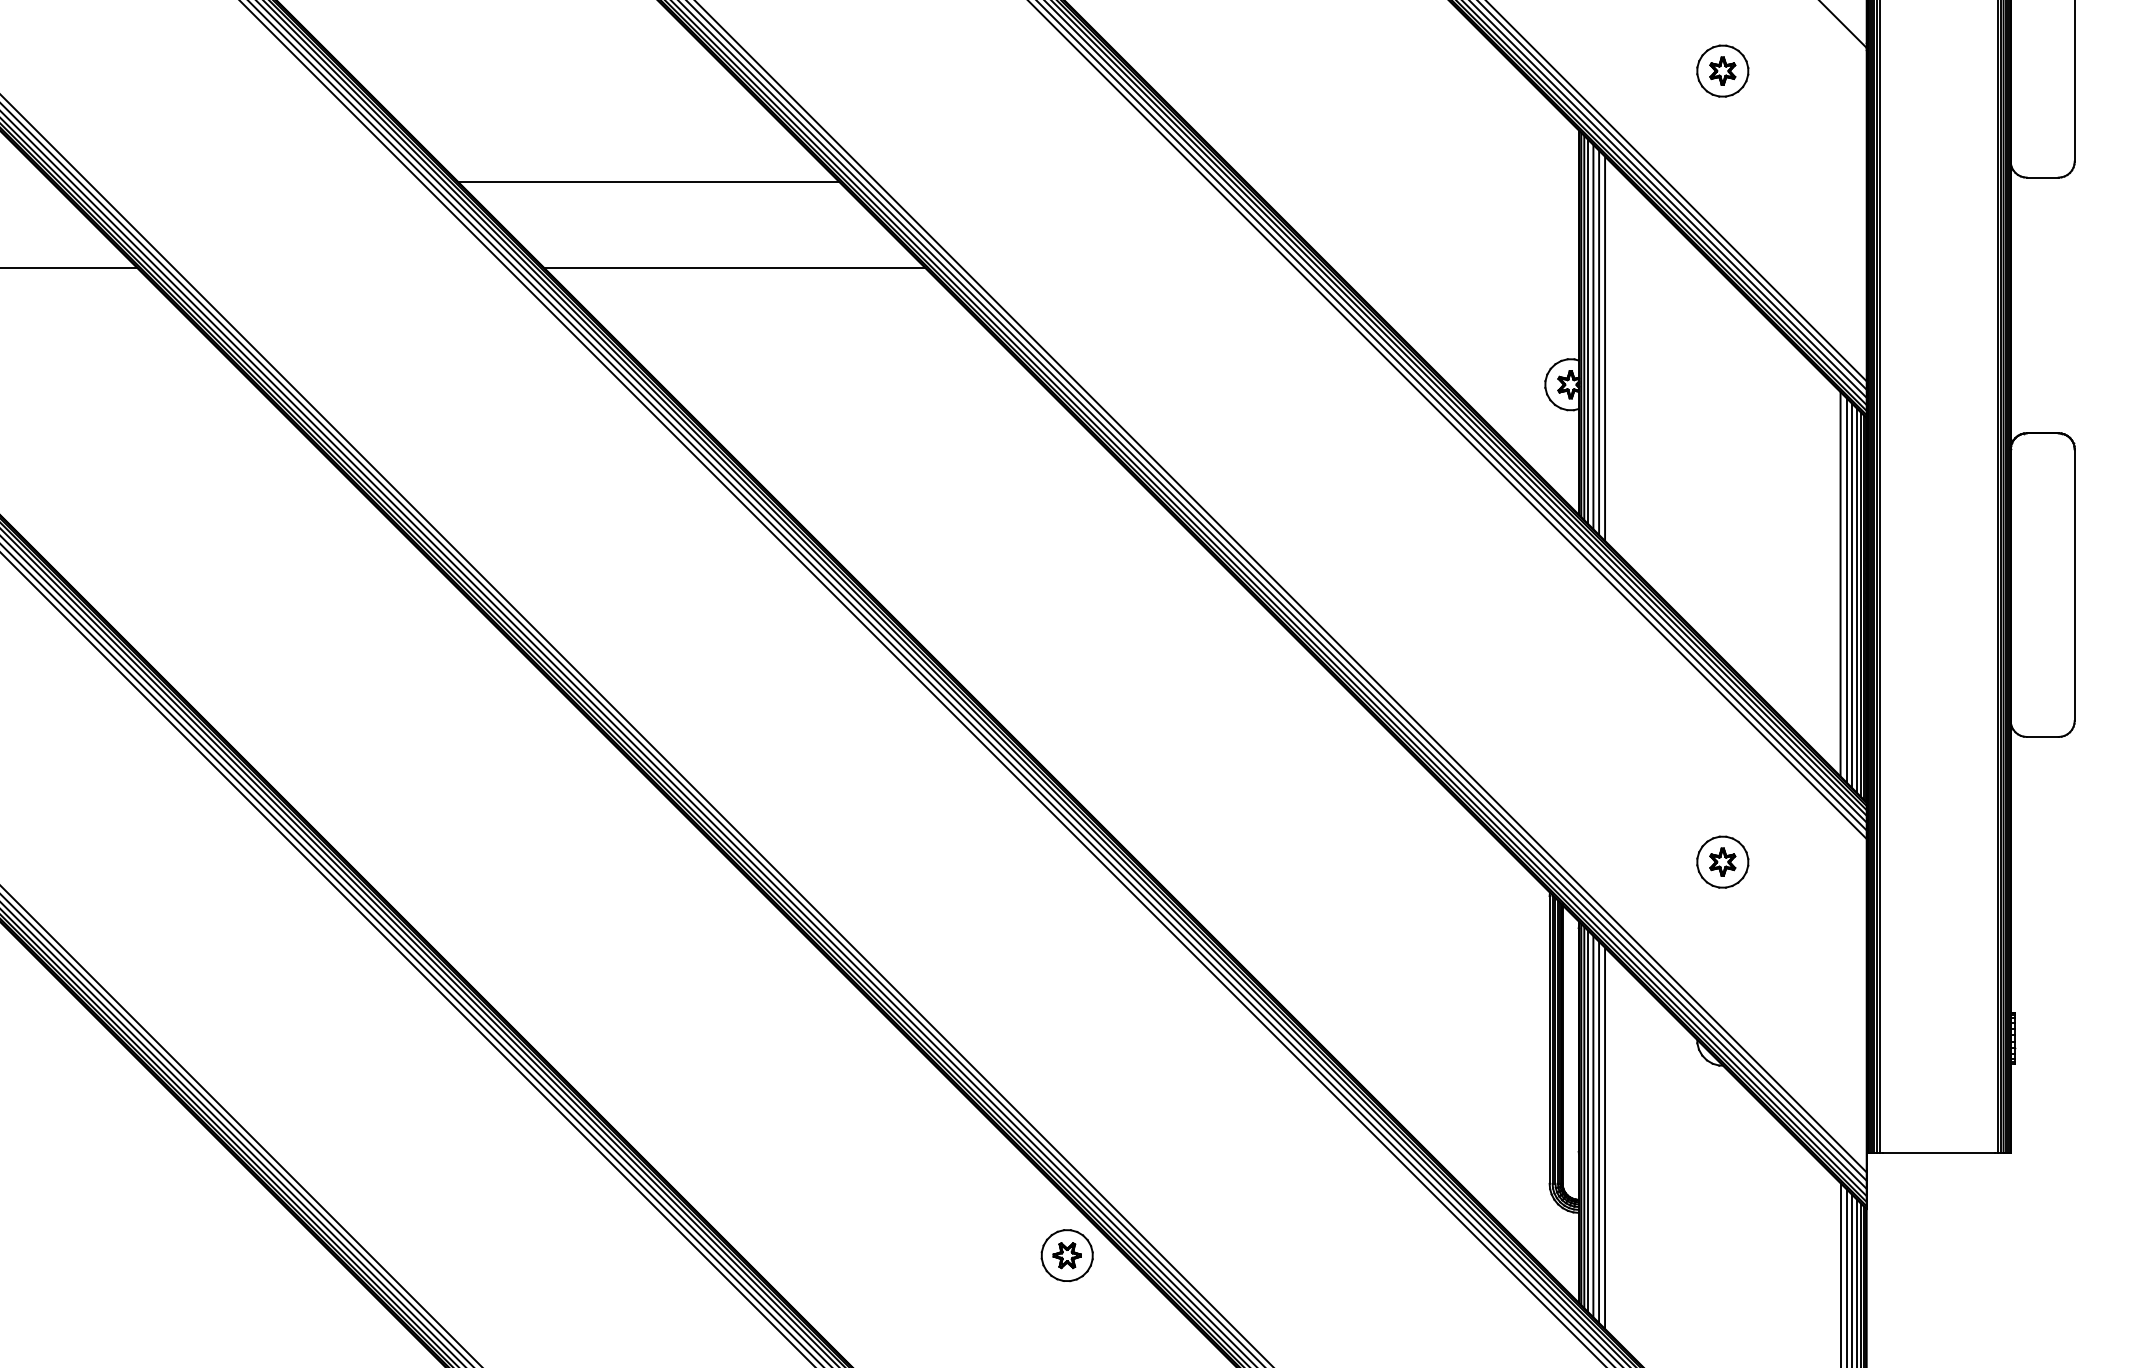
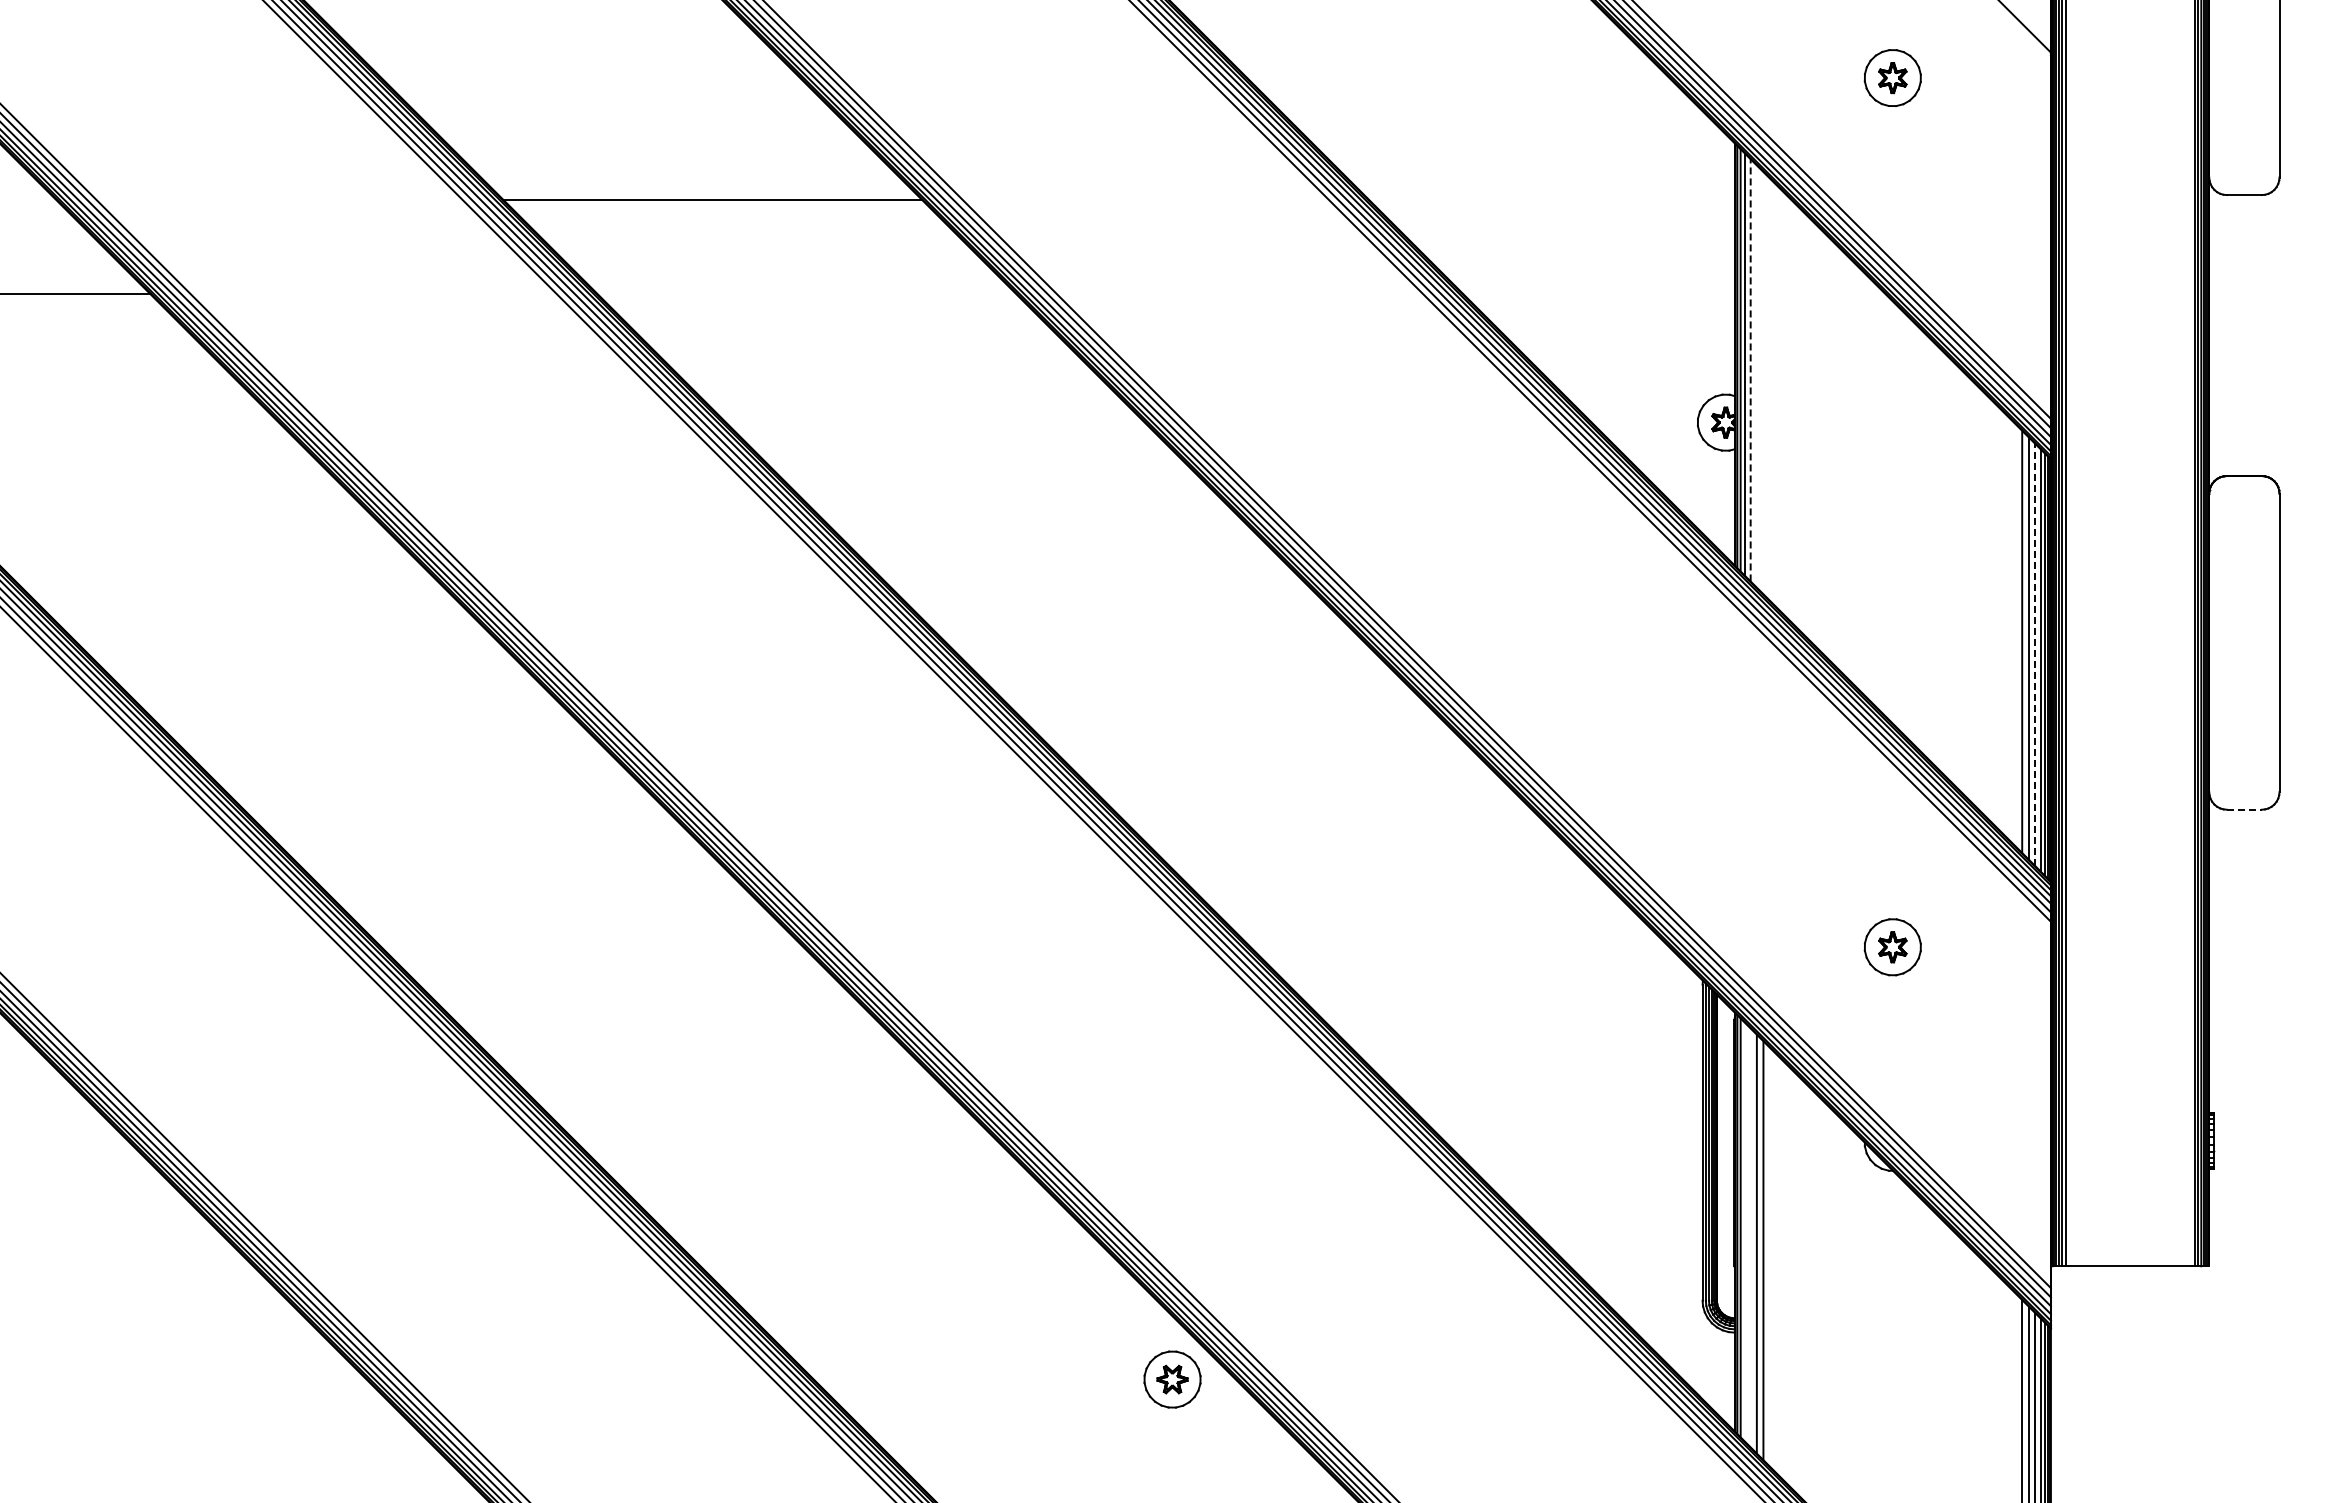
line: (734, 268) -> (806, 294), removed
line: (1593, 336) -> (1750, 369), solid -> dashed
line: (1598, 342) -> (1756, 376), removed
line: (1605, 349) -> (1763, 383), removed
line: (1852, 595) -> (2035, 654), solid -> dashed
line: (2042, 736) -> (2244, 809), solid -> dashed
line: (1588, 1120) -> (1745, 1231), removed
line: (1593, 1126) -> (1750, 1237), removed

